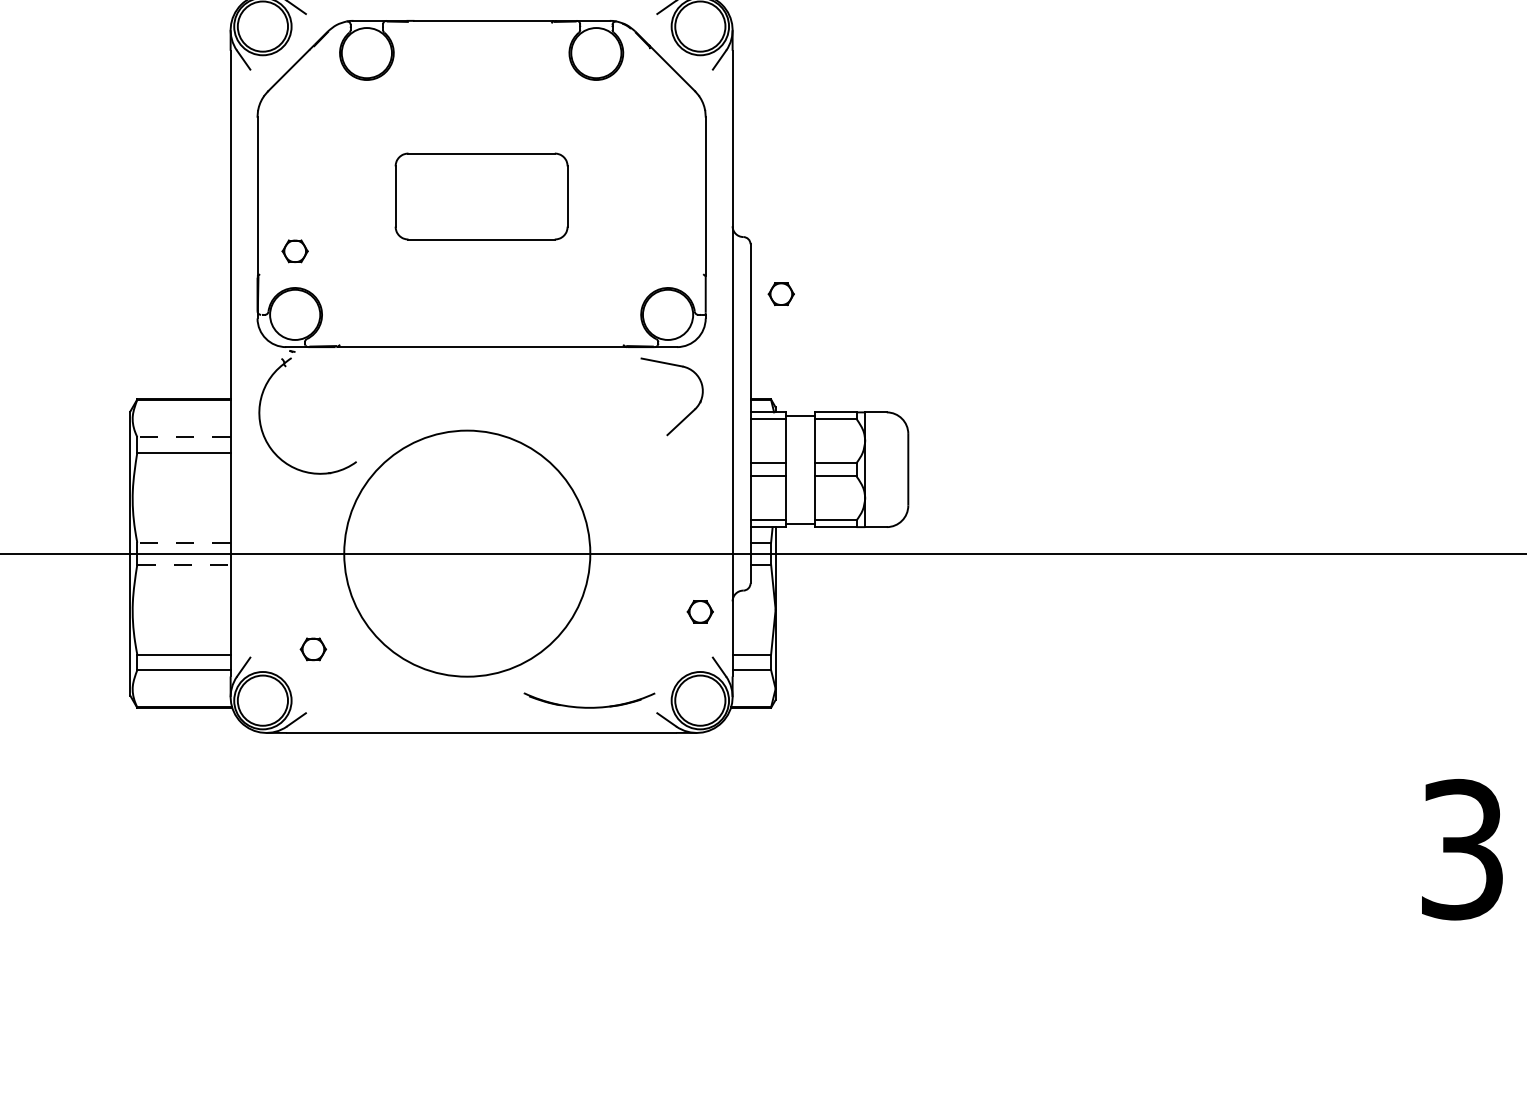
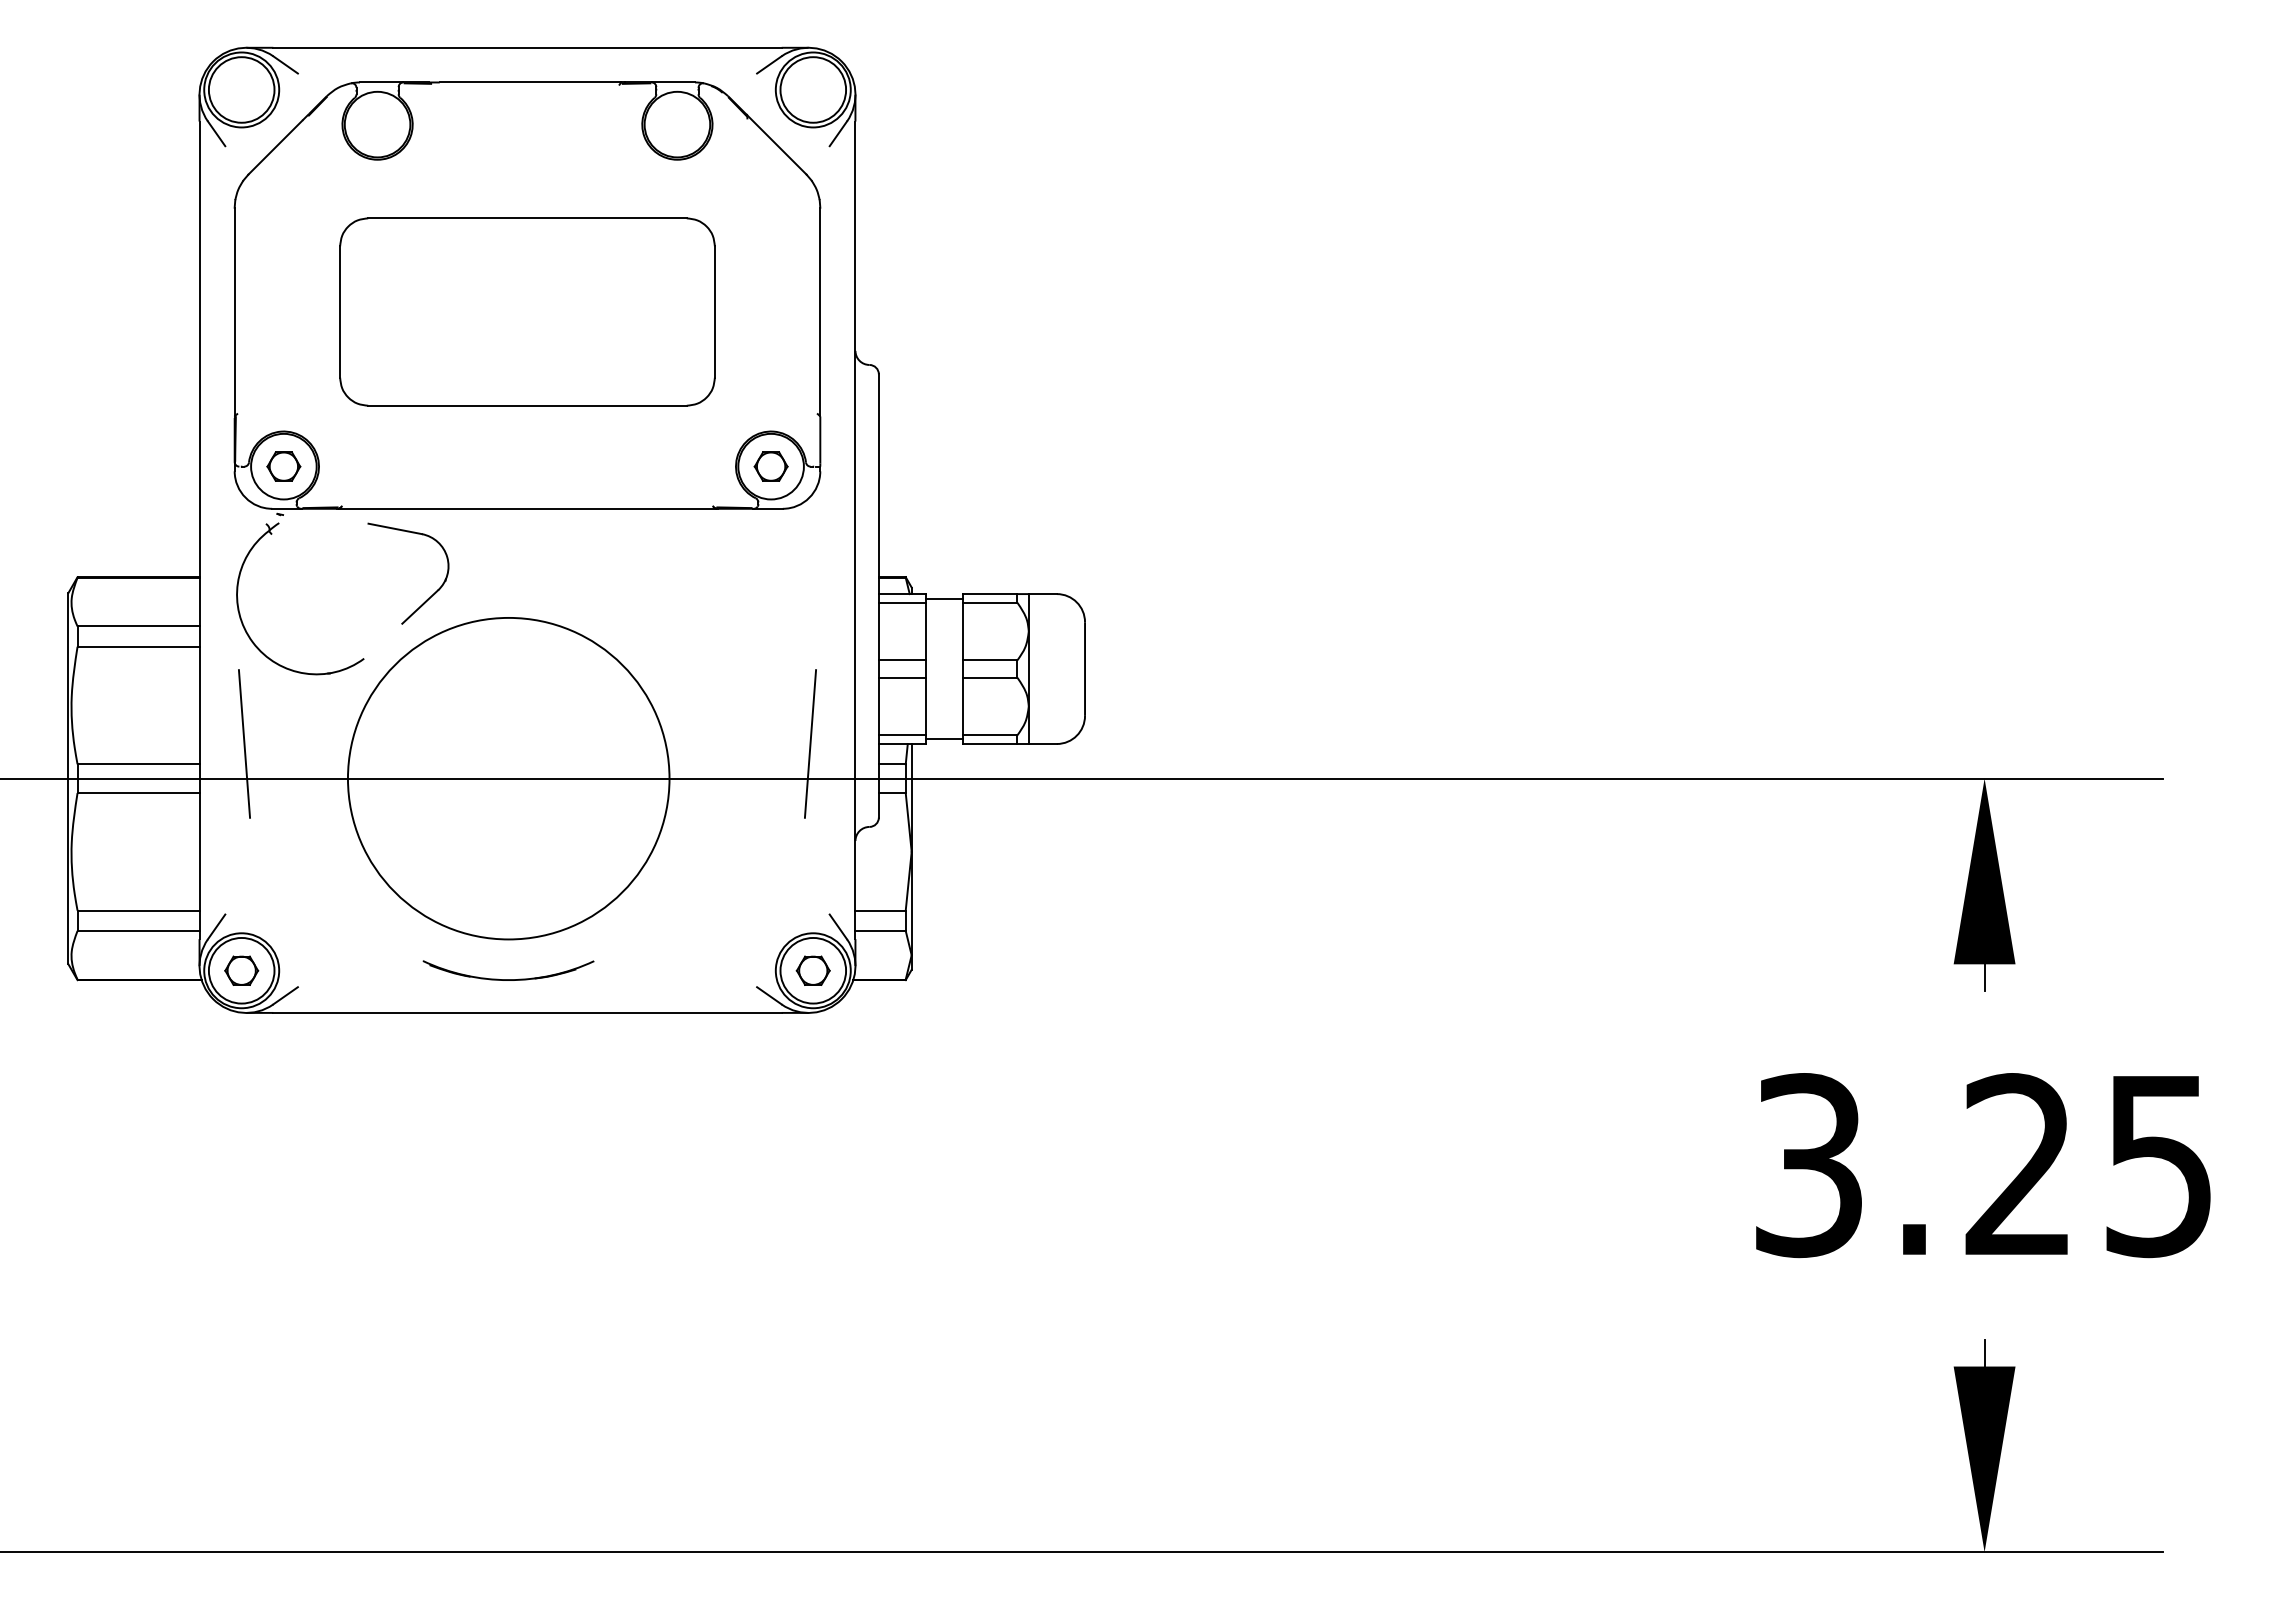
part: (481, 196) -> (527, 311), size x1.67
part: (294, 251) -> (283, 466), moved
part: (780, 294) -> (770, 466), moved
part: (687, 415) -> (428, 597), moved
line: (183, 437) -> (138, 626), dashed -> solid
line: (265, 526) -> (244, 743), added
line: (698, 526) -> (810, 743), added
line: (183, 542) -> (138, 764), dashed -> solid
line: (183, 565) -> (138, 793), dashed -> solid
part: (699, 611) -> (812, 970), moved
part: (313, 649) -> (241, 970), moved
part: (589, 707) -> (508, 979), moved

